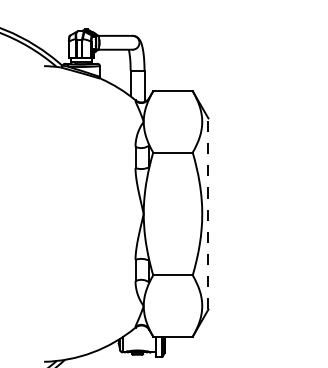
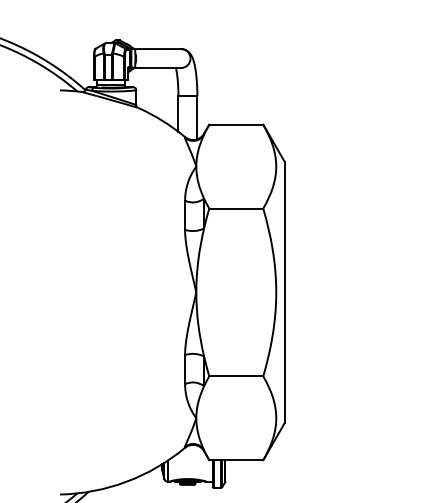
line: (208, 213) -> (284, 291), dashed -> solid

